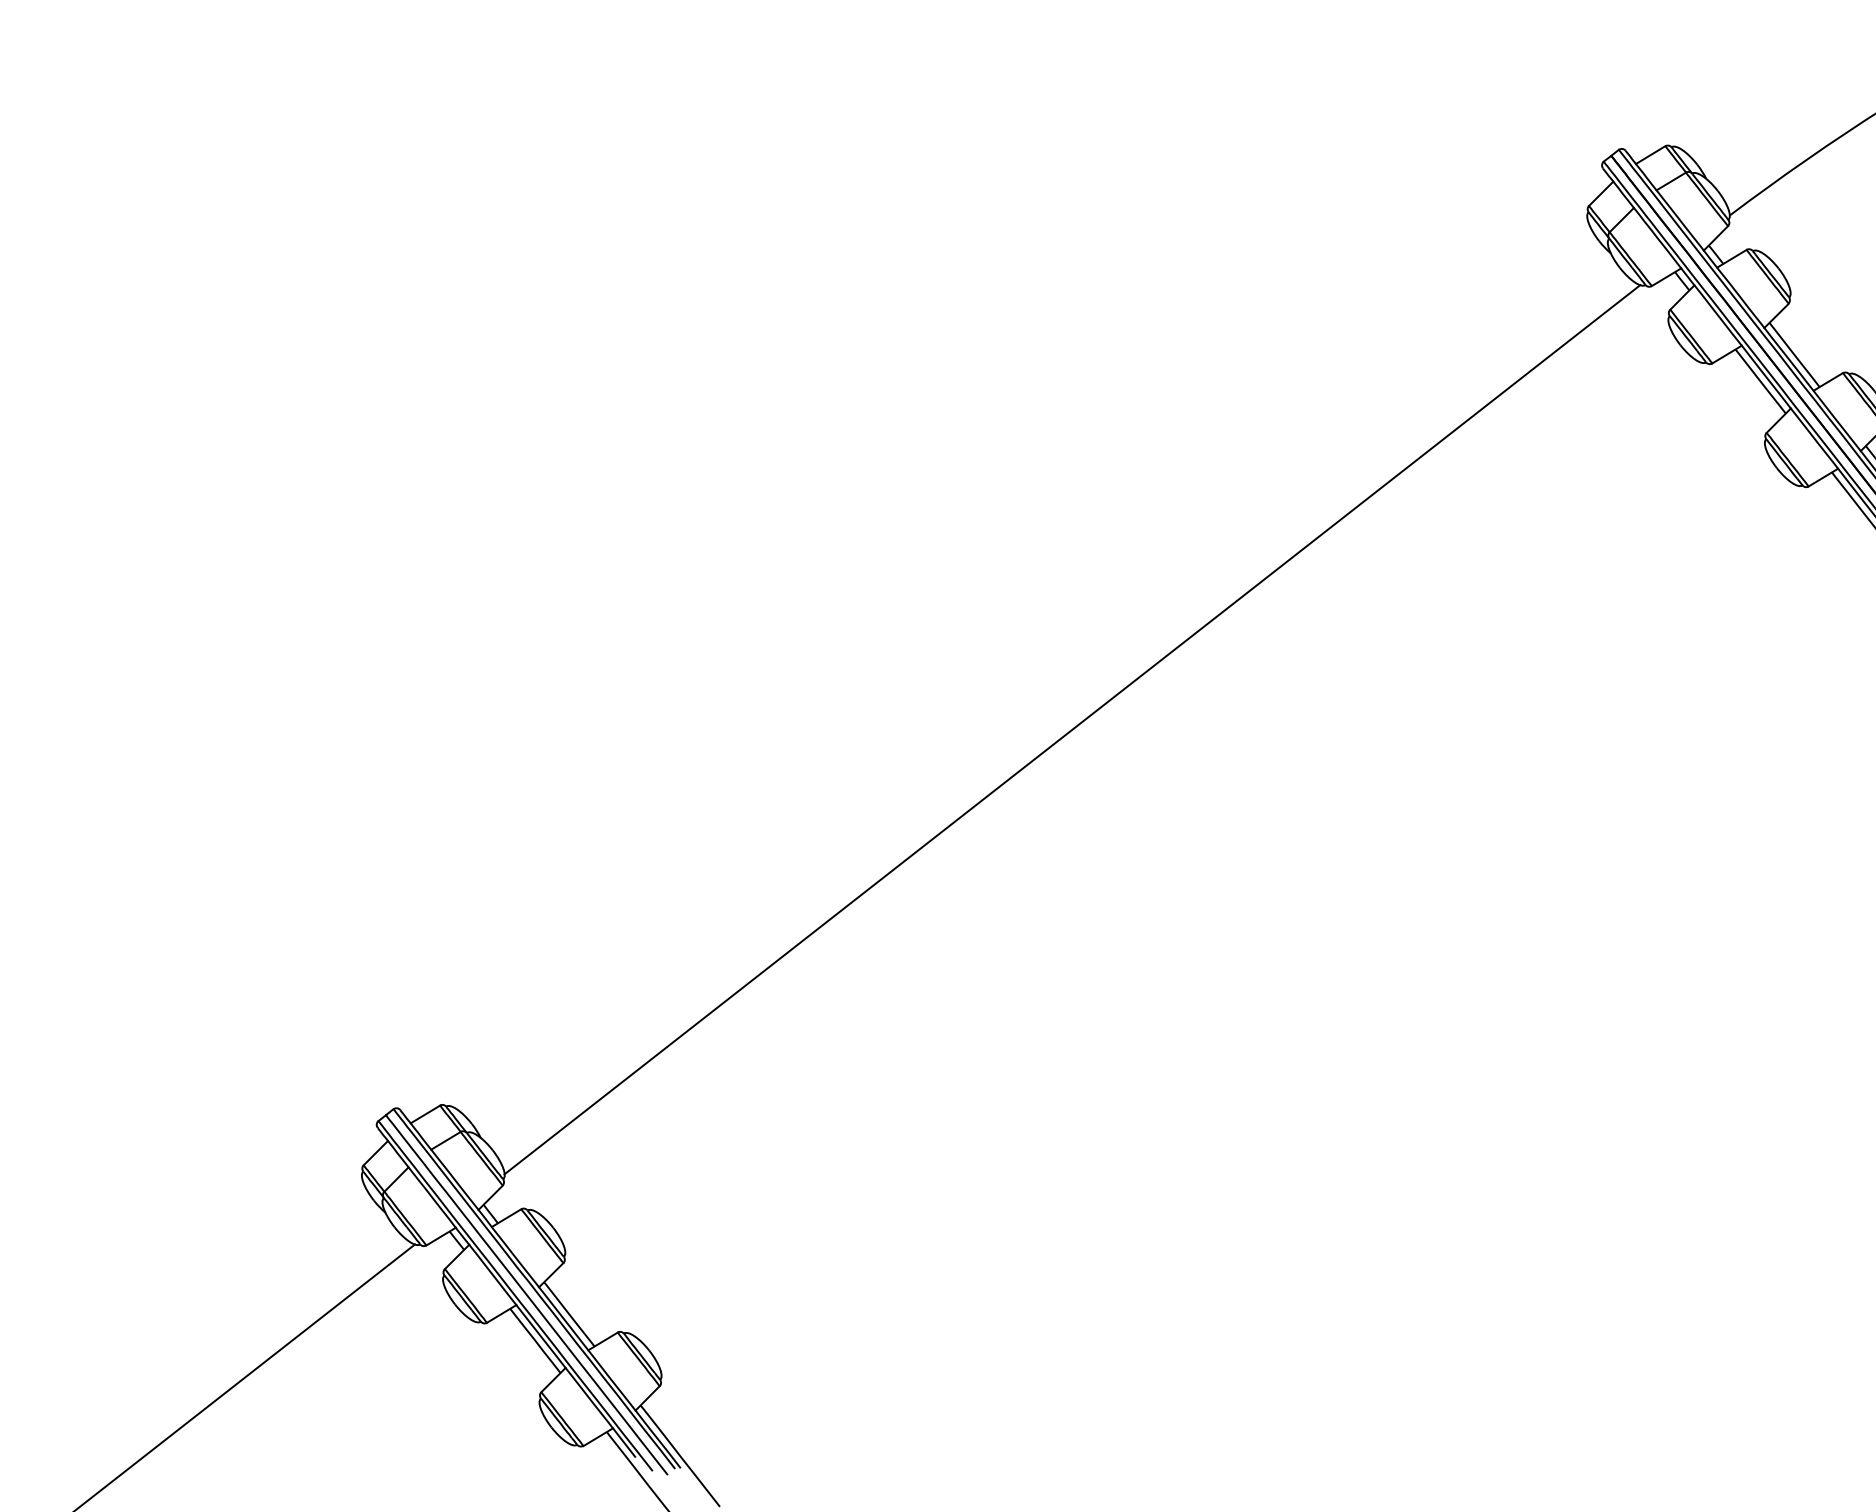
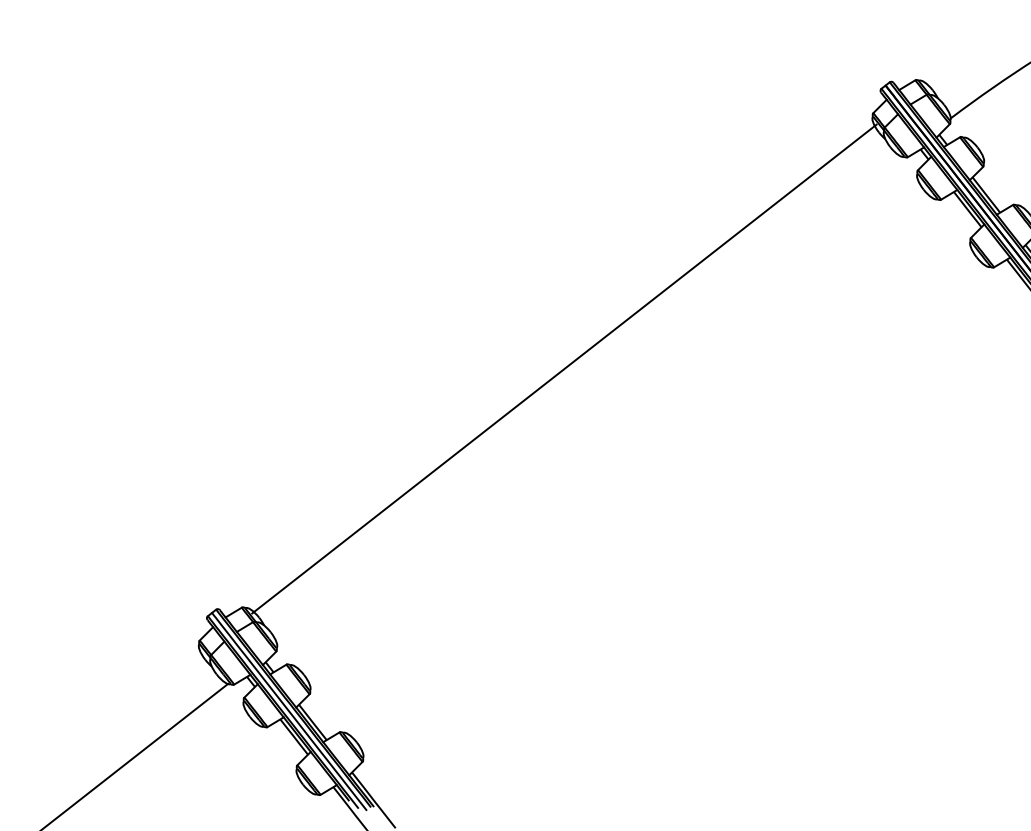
line: (1072, 728) -> (564, 368), moved

